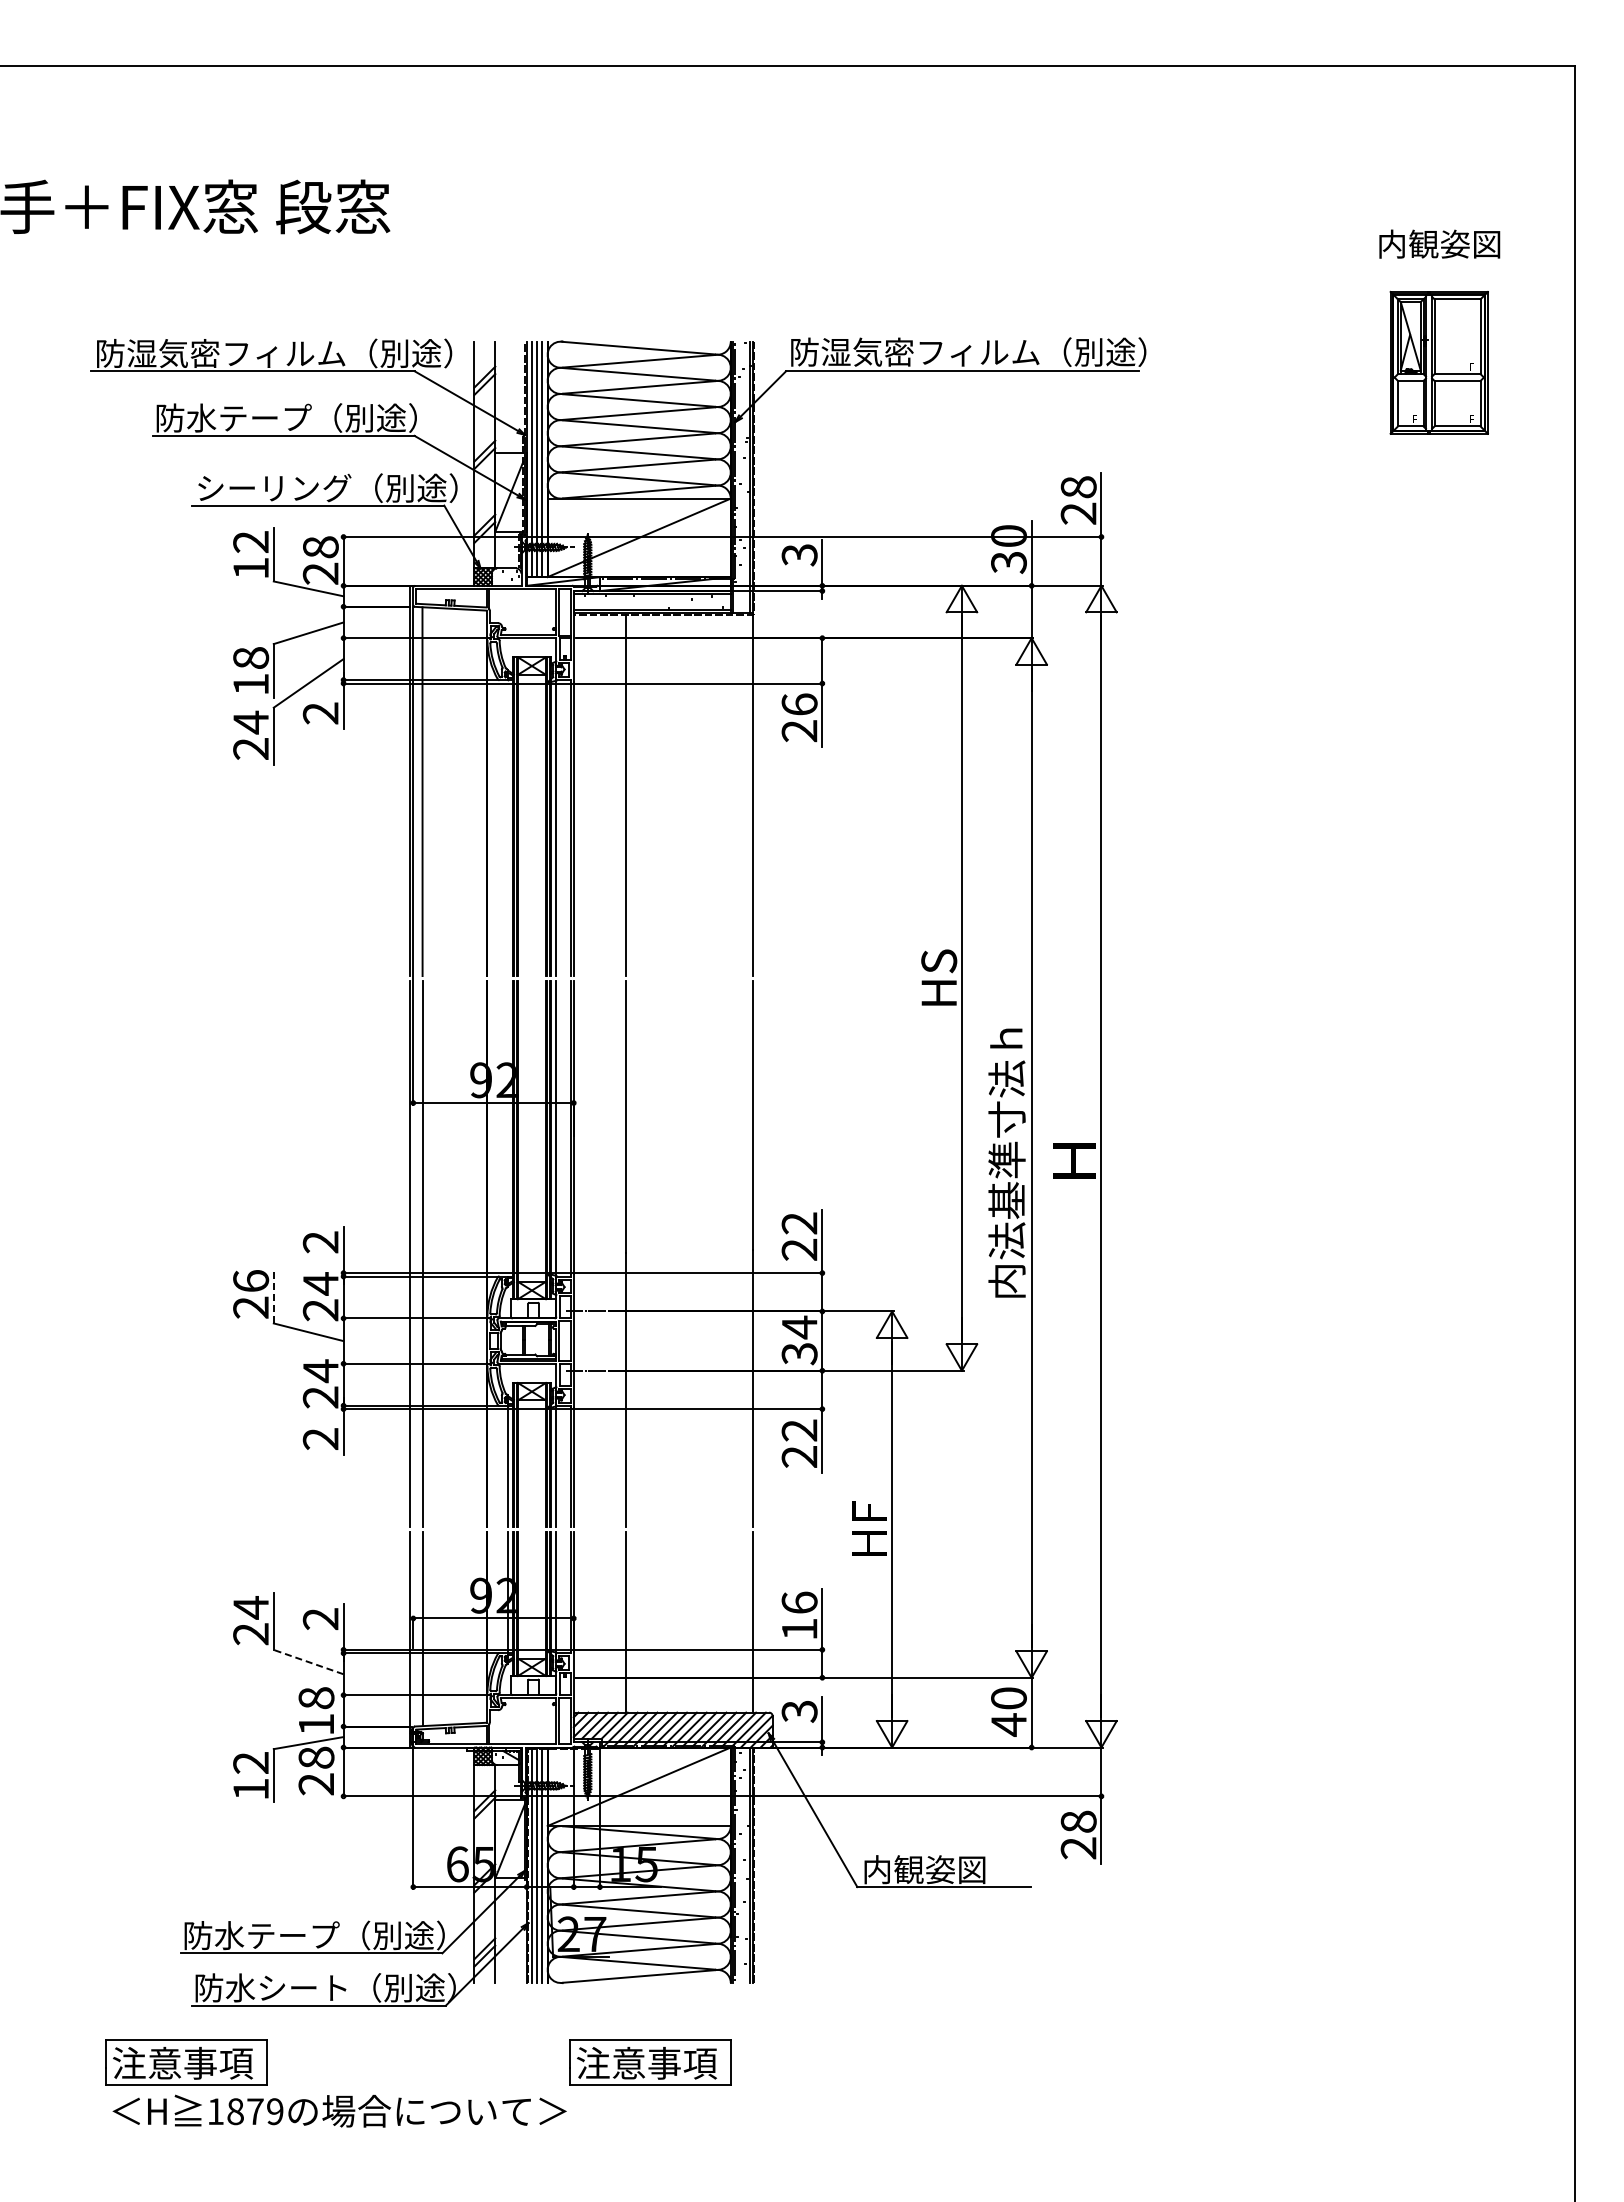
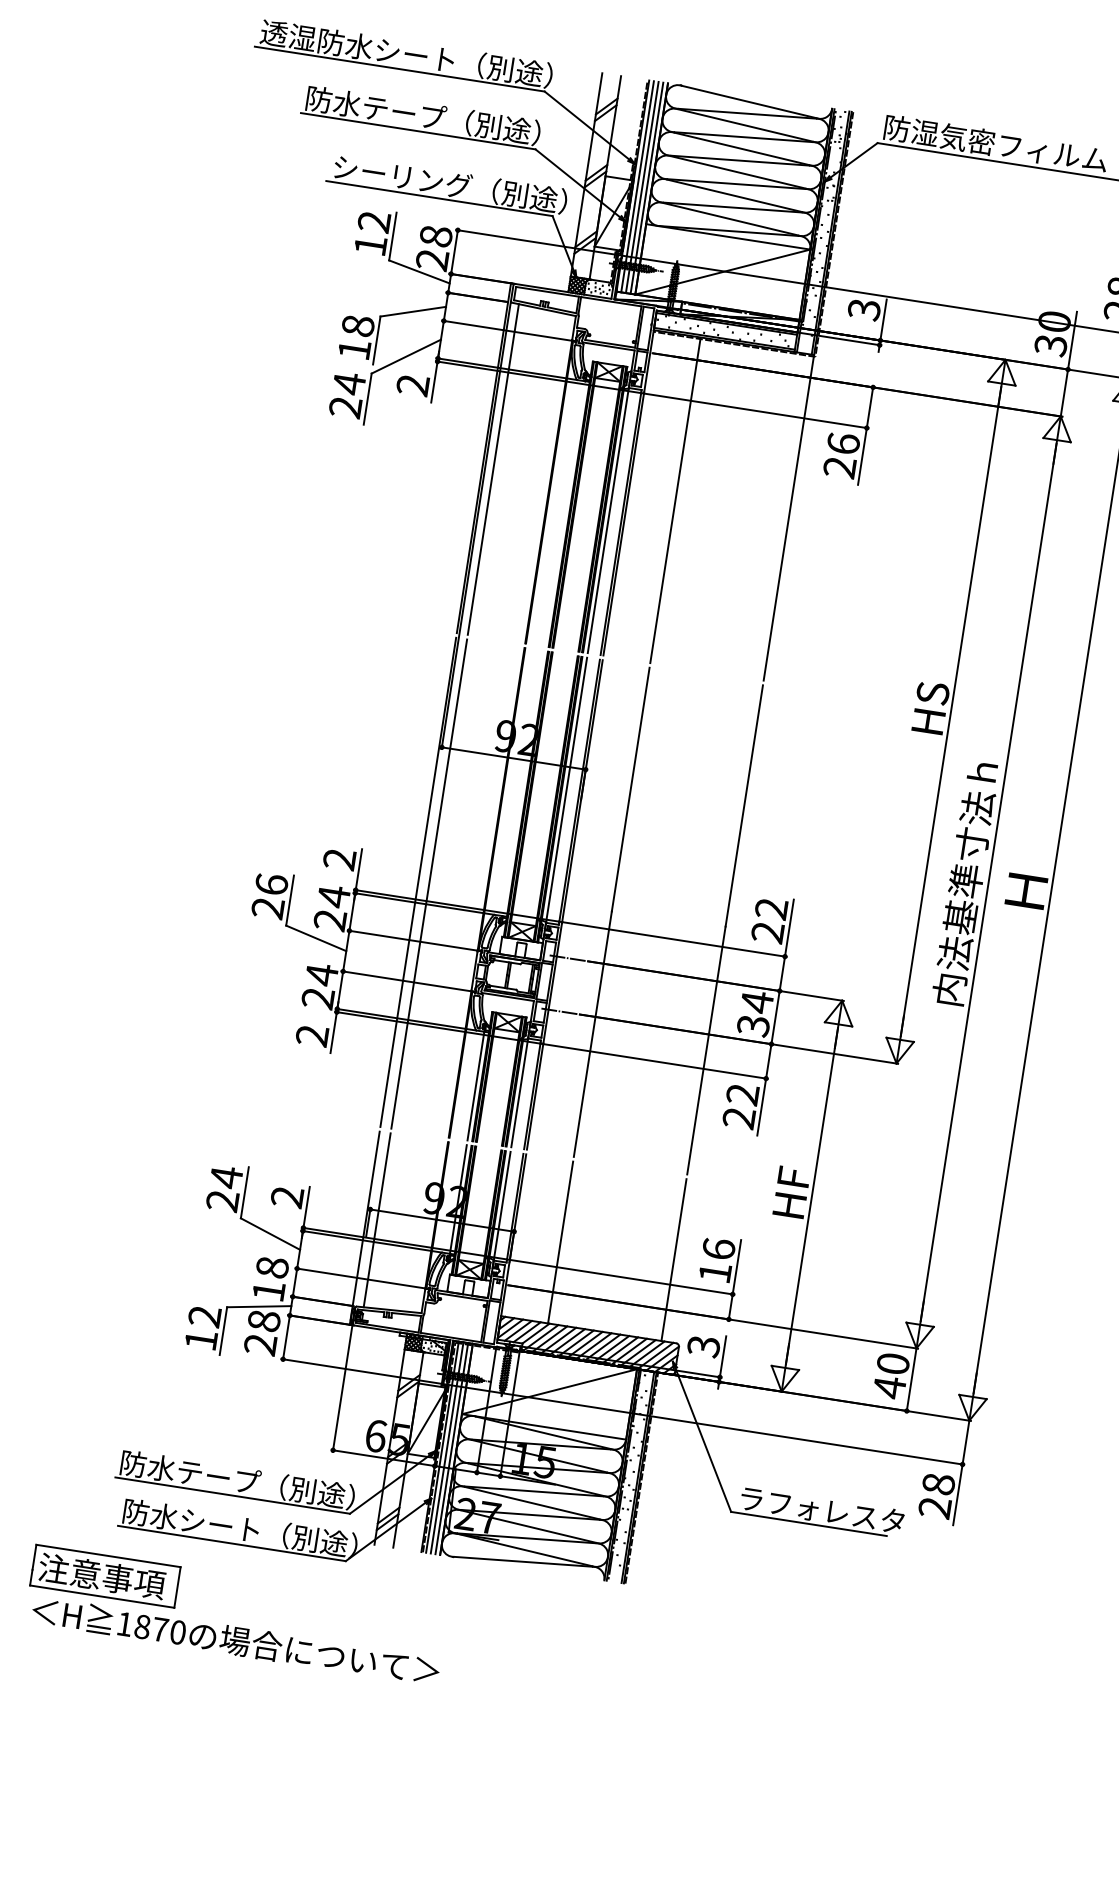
text: (273, 353) -> (420, 56), 防湿気密フィルム（別途） -> 透湿防水シート（別途）
line: (273, 1295) -> (289, 900), dashed -> solid
line: (308, 1662) -> (270, 1234), dashed -> solid
text: (955, 1869) -> (821, 1509), 内観姿図 -> ラフォレスタ
part: (650, 2062) -> (521, 1640), removed
text: (275, 2111) -> (178, 1632), 1879 -> 1870

